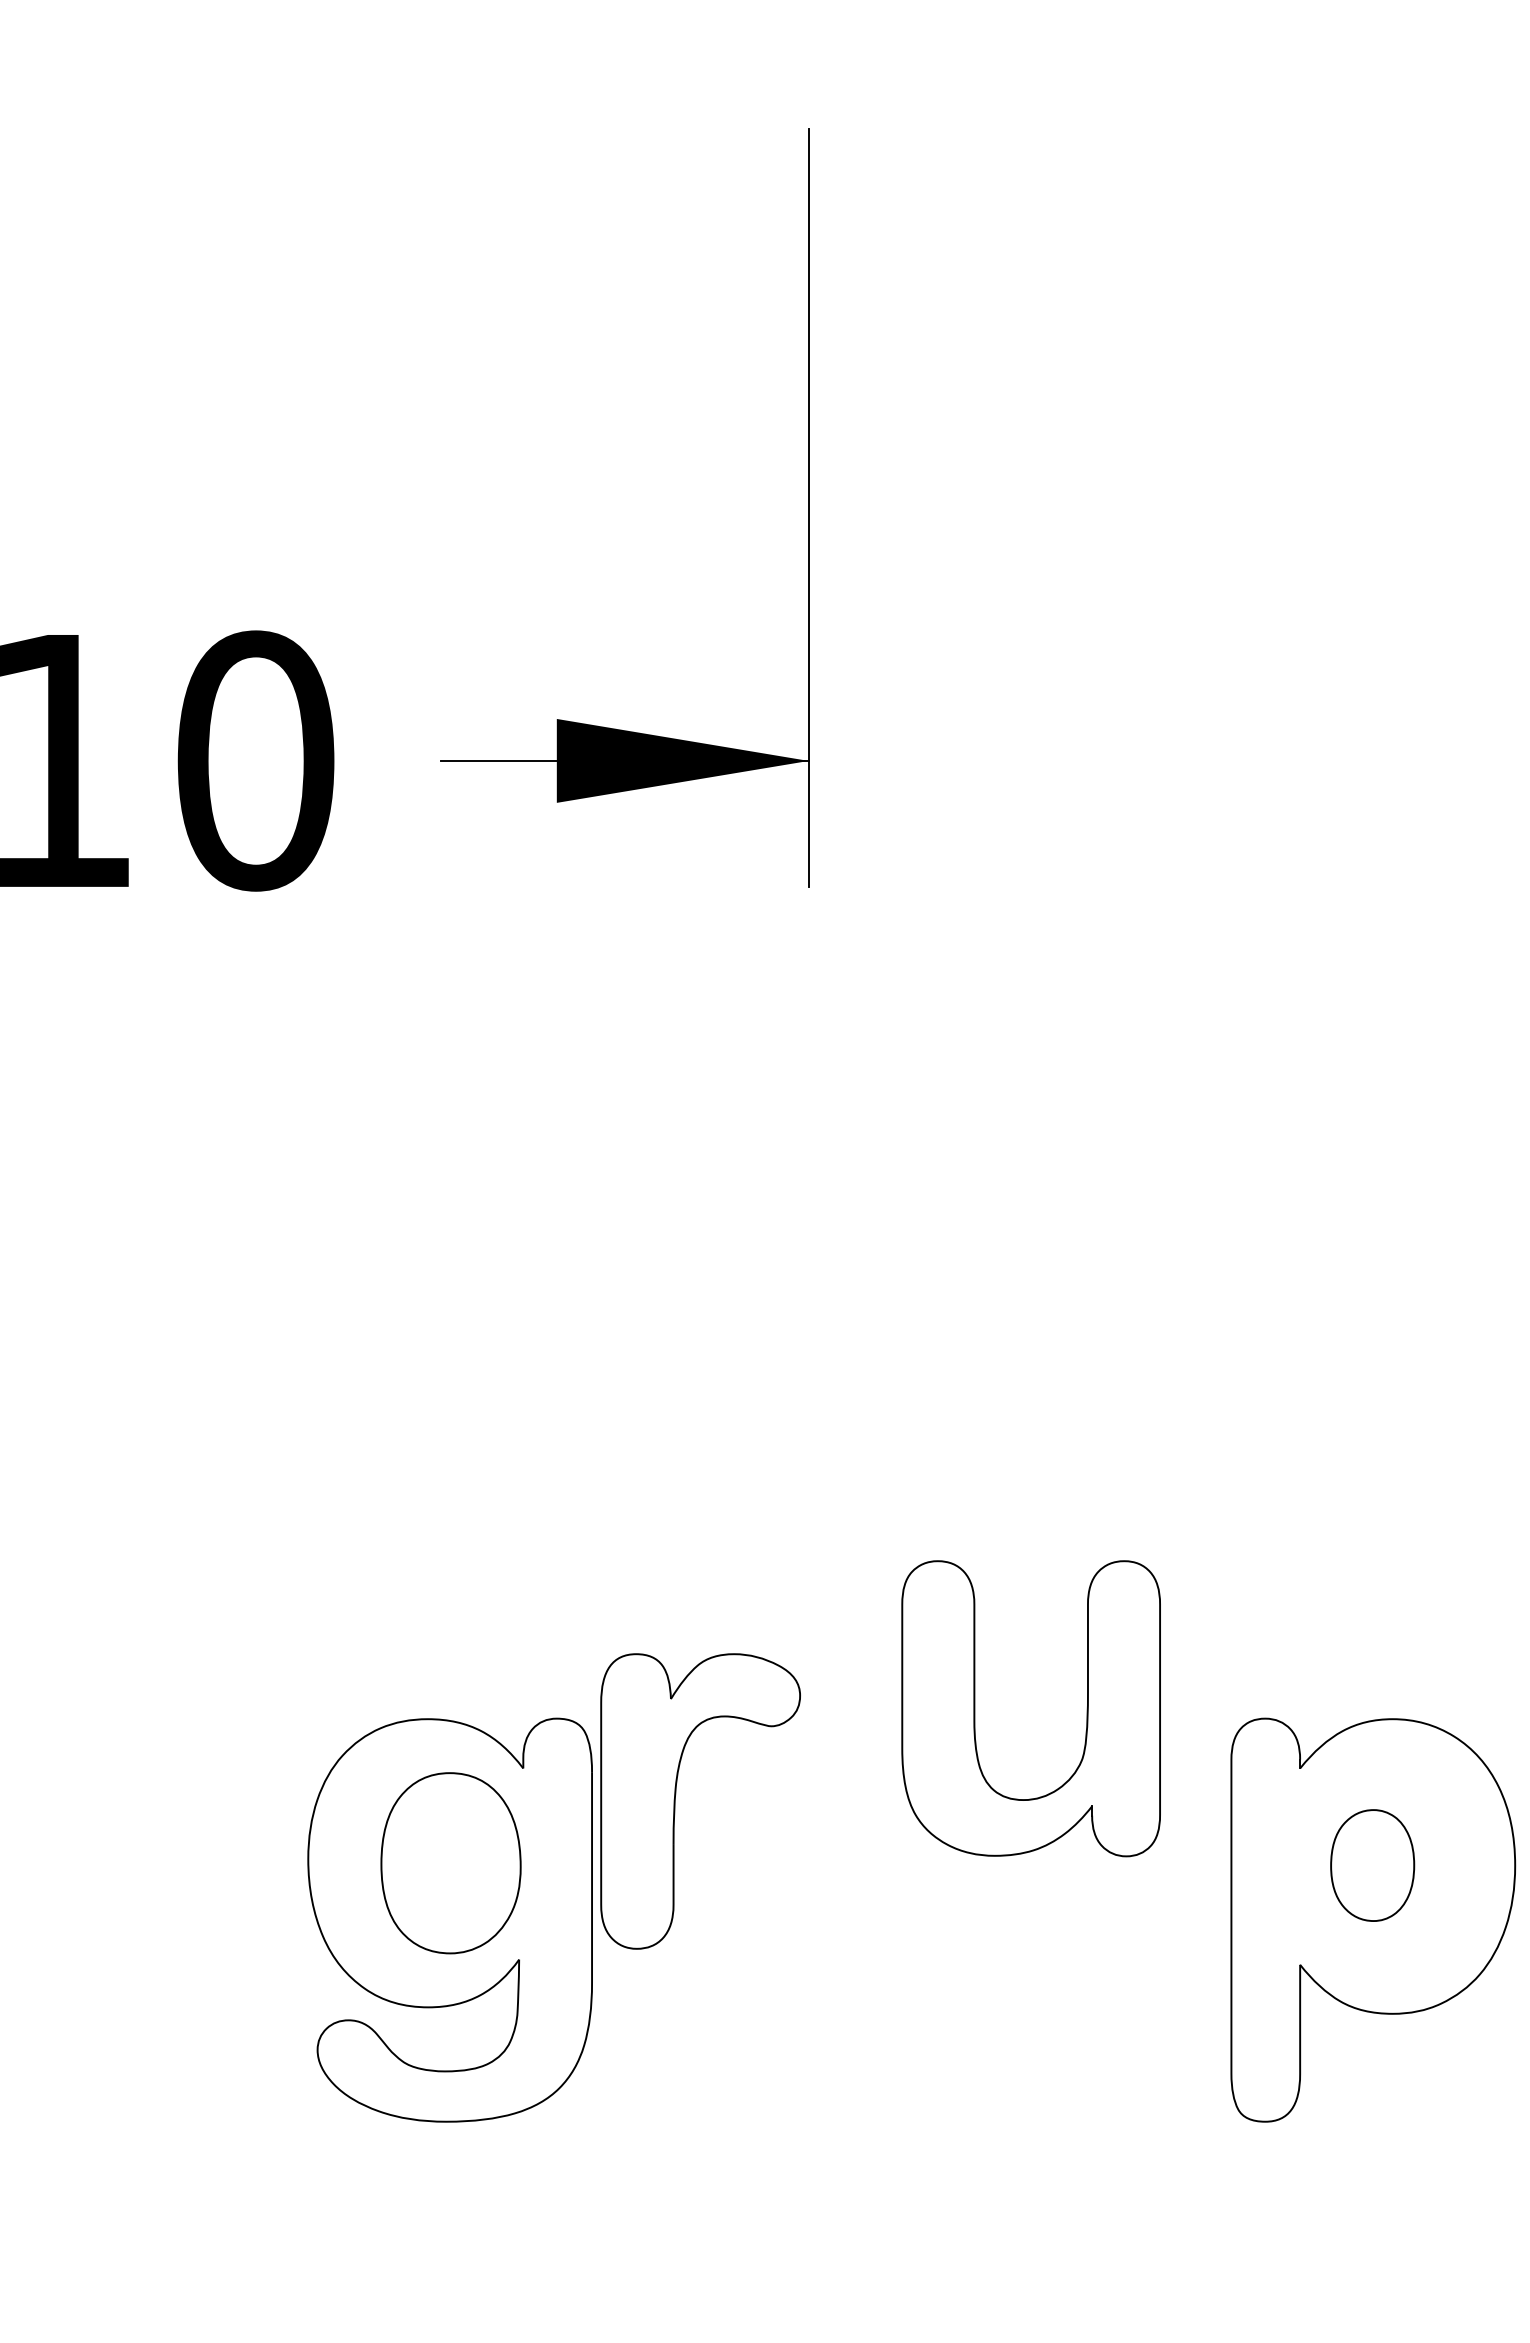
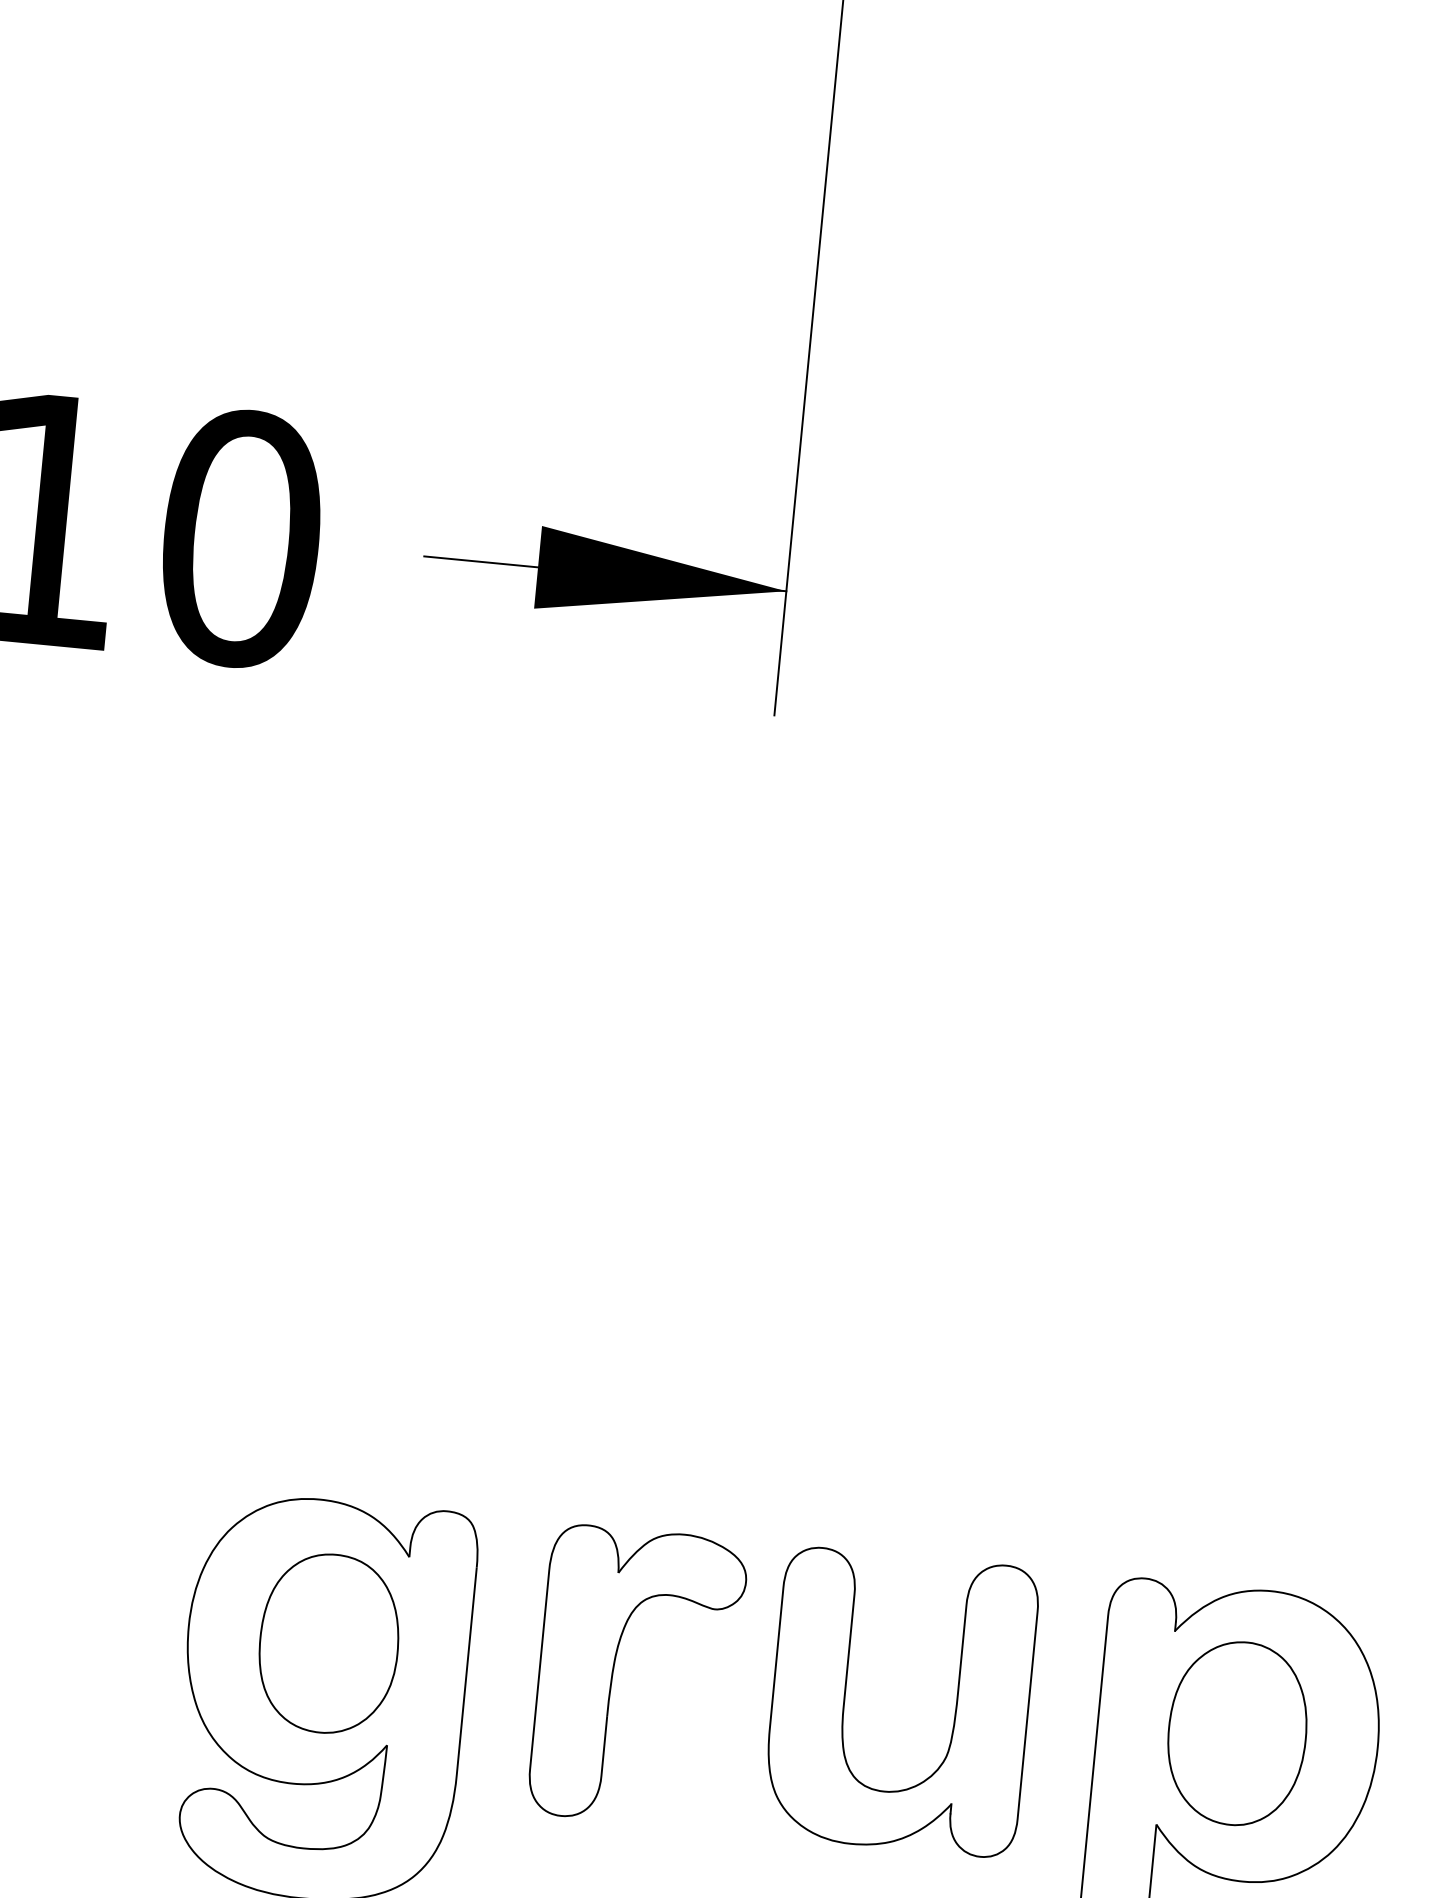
part: (975, 1708) -> (845, 1696), moved
part: (676, 1794) -> (614, 1667), moved
part: (1372, 1865) -> (1237, 1733), size x1.67

